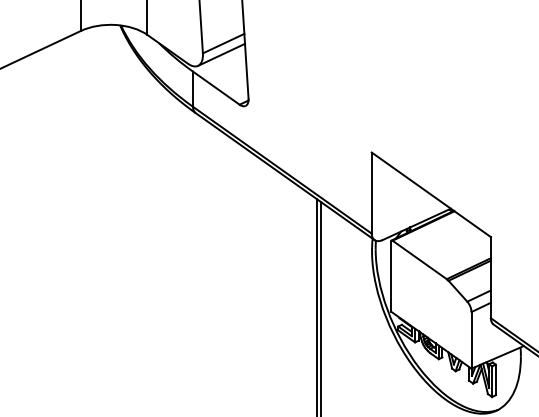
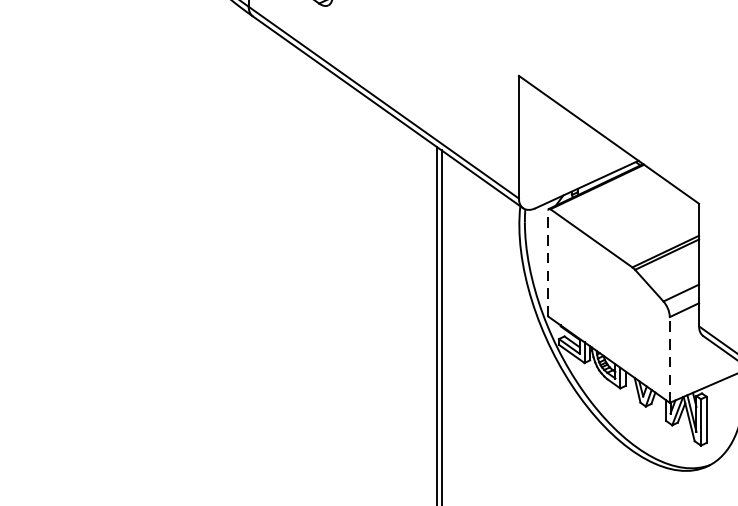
line: (391, 276) -> (548, 263), solid -> dashed
line: (471, 339) -> (669, 358), solid -> dashed

